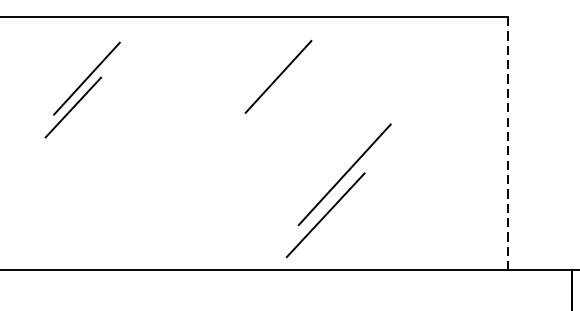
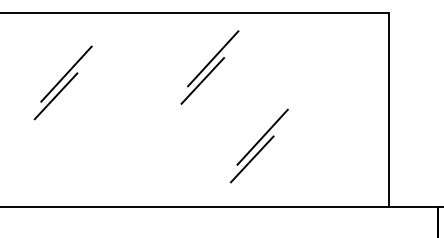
part: (81, 89) -> (62, 82), moved
line: (264, 105) -> (202, 80), added
line: (508, 143) -> (389, 109), dashed -> solid
part: (338, 190) -> (259, 145), size x0.71

